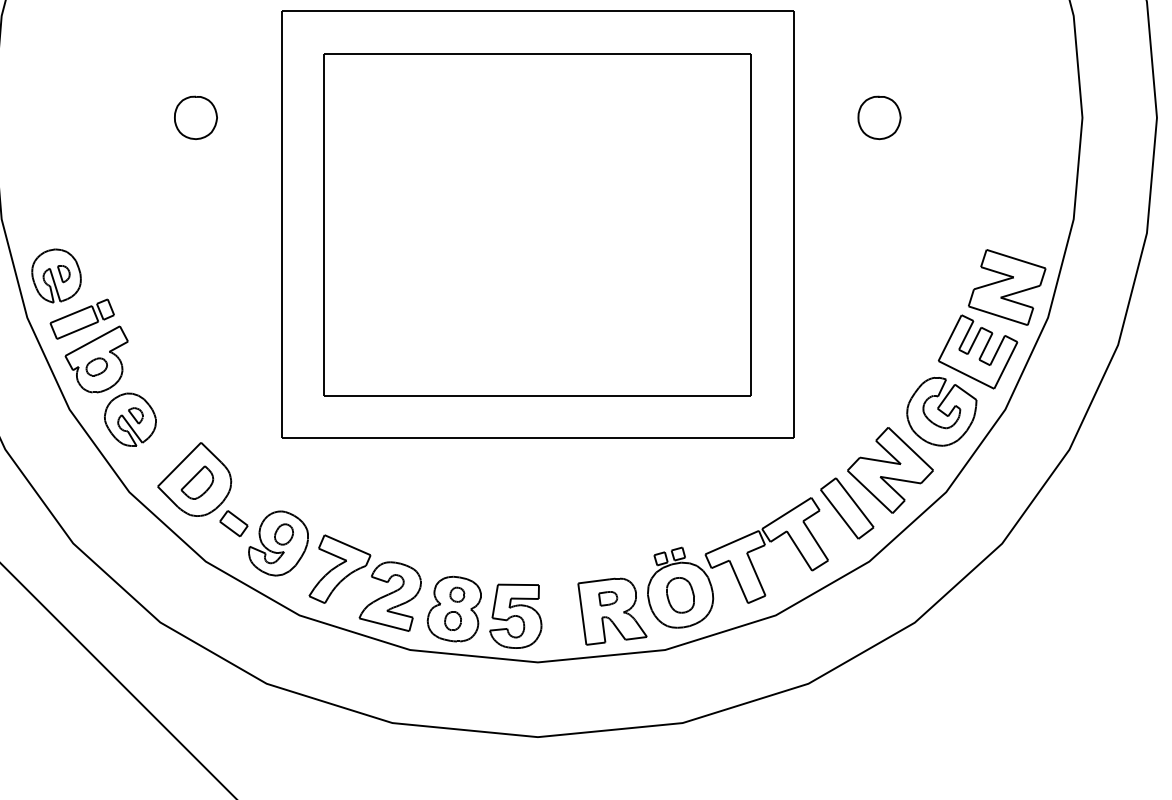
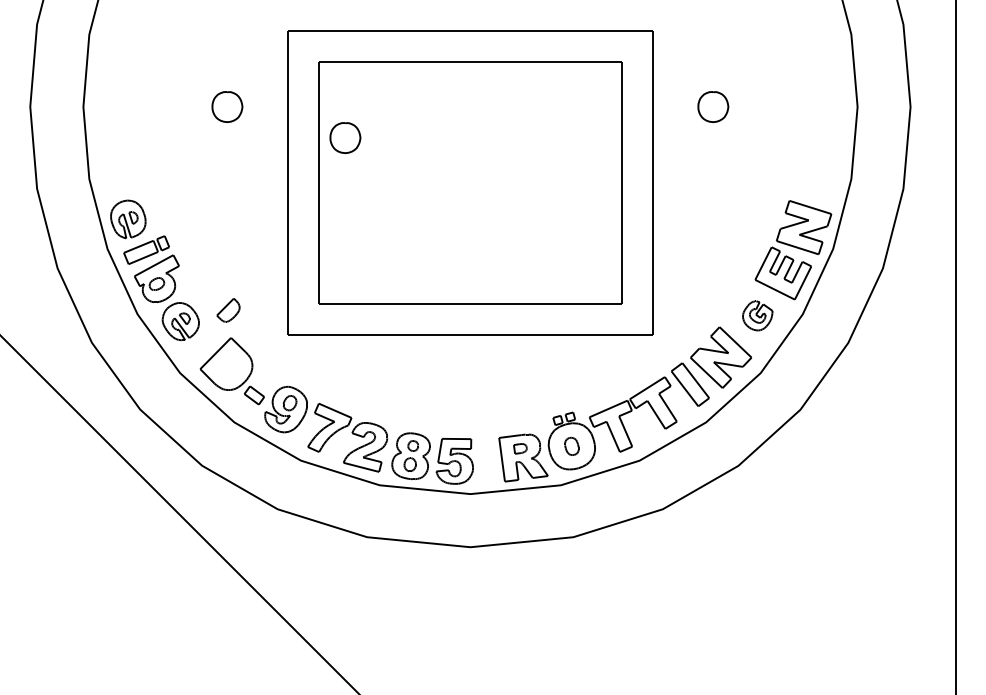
part: (362, 162) -> (345, 138), added
part: (941, 411) -> (757, 315), size x0.6
part: (197, 482) -> (228, 310), moved
part: (679, 595) -> (571, 446), size x0.7

